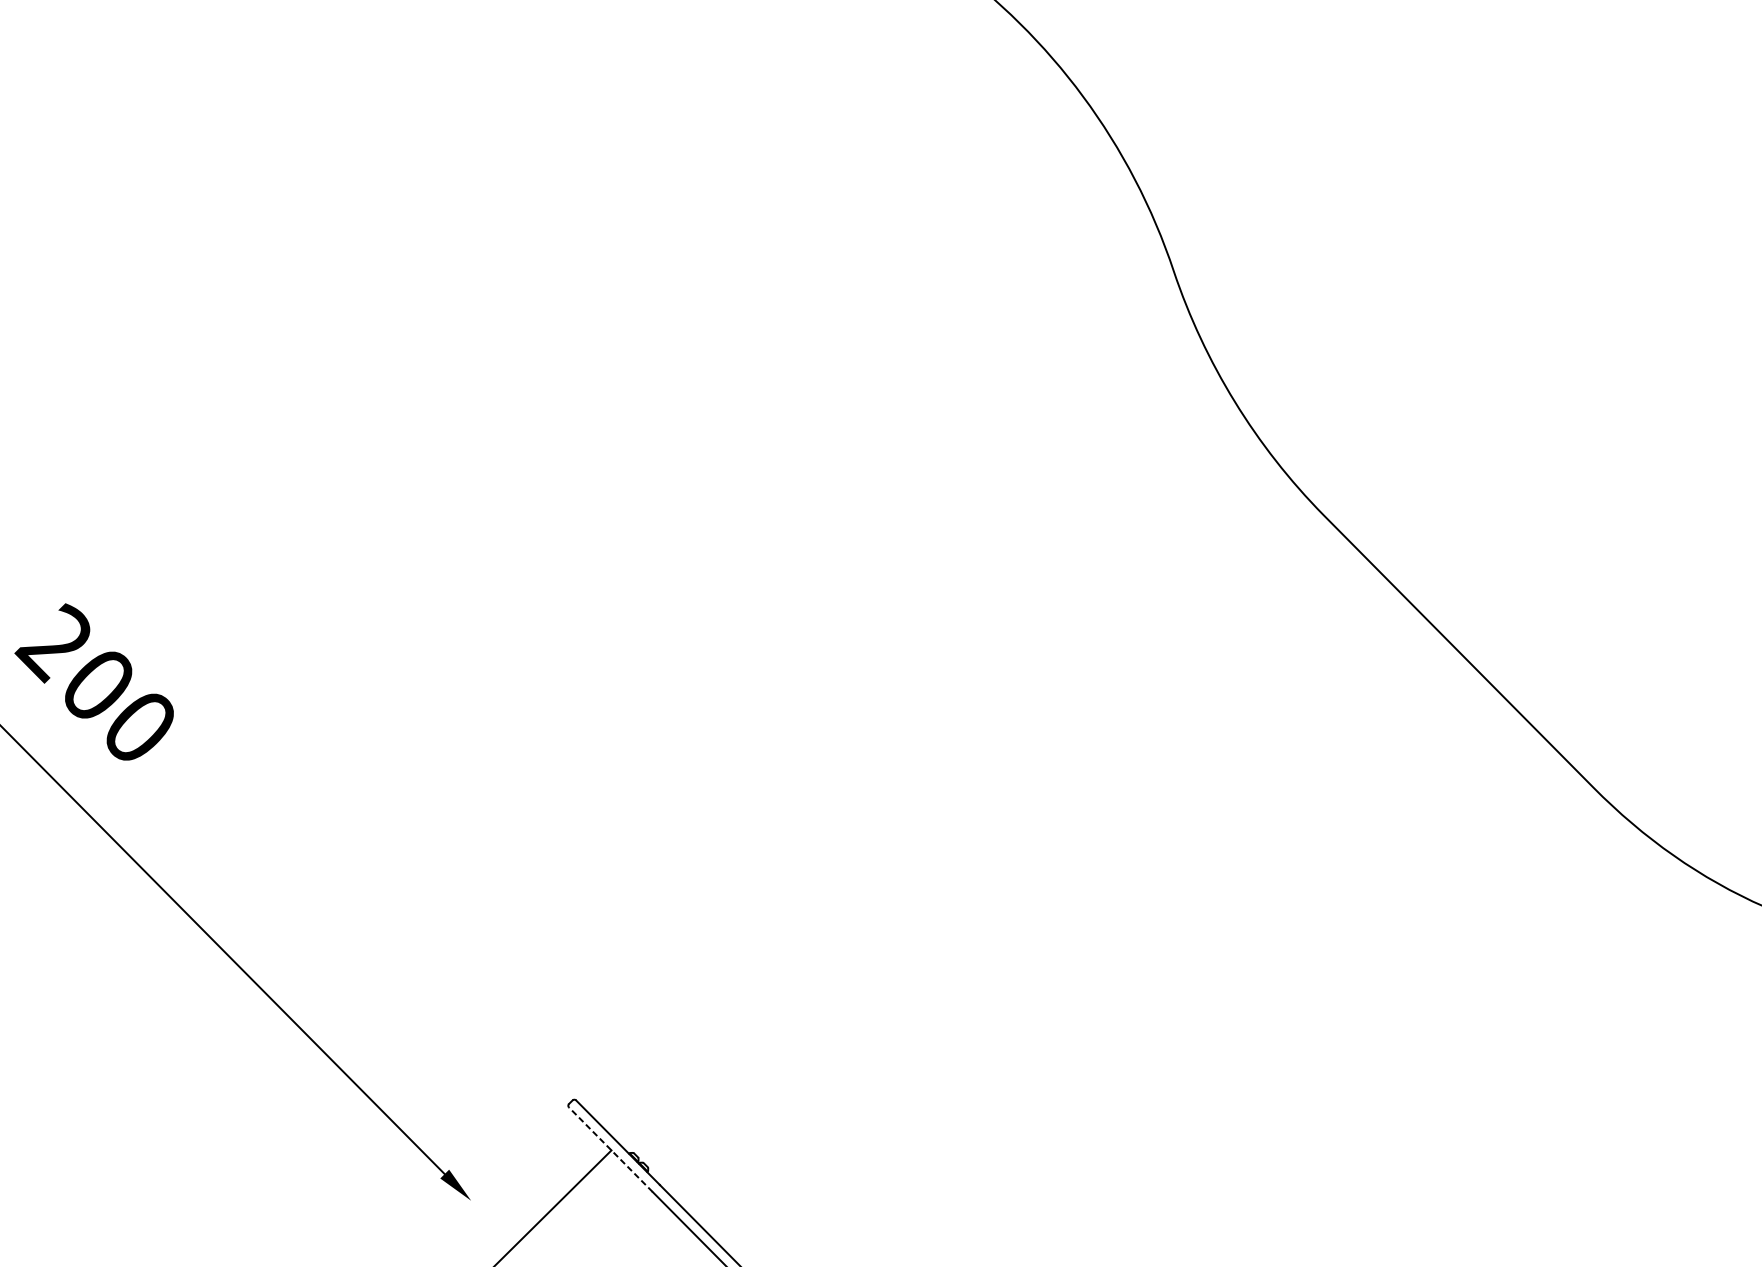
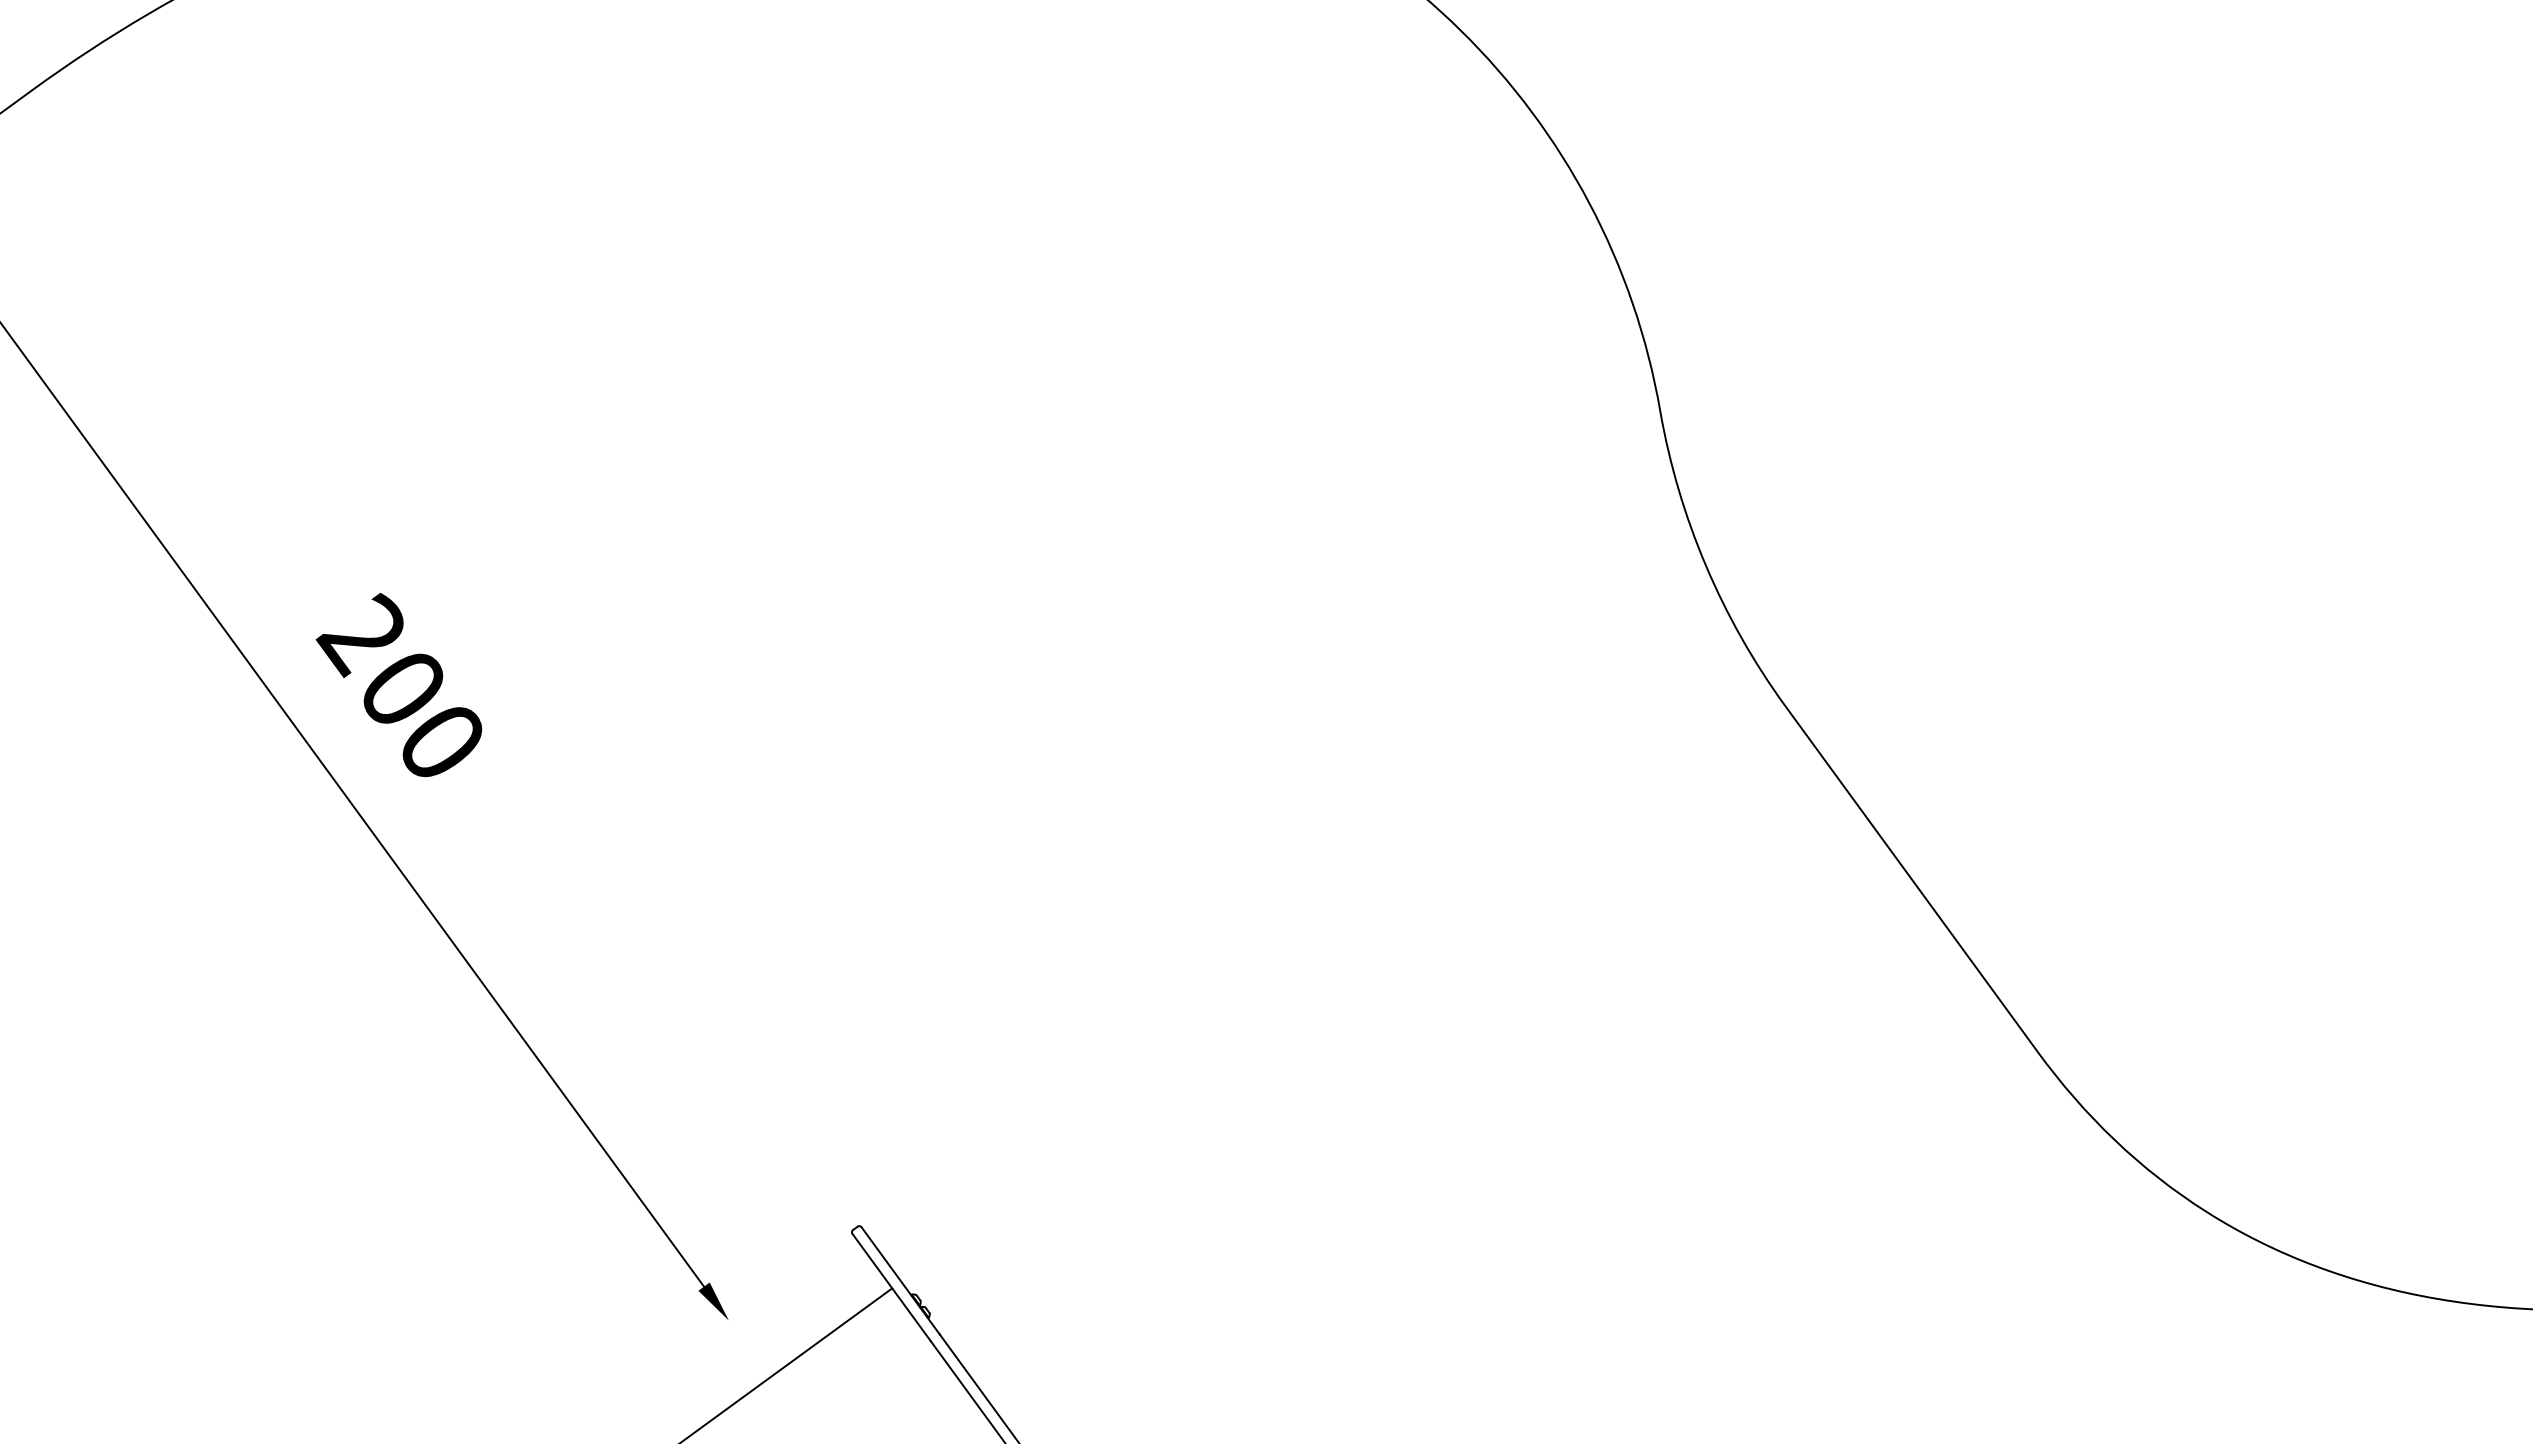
line: (610, 1149) -> (891, 1287), dashed -> solid

